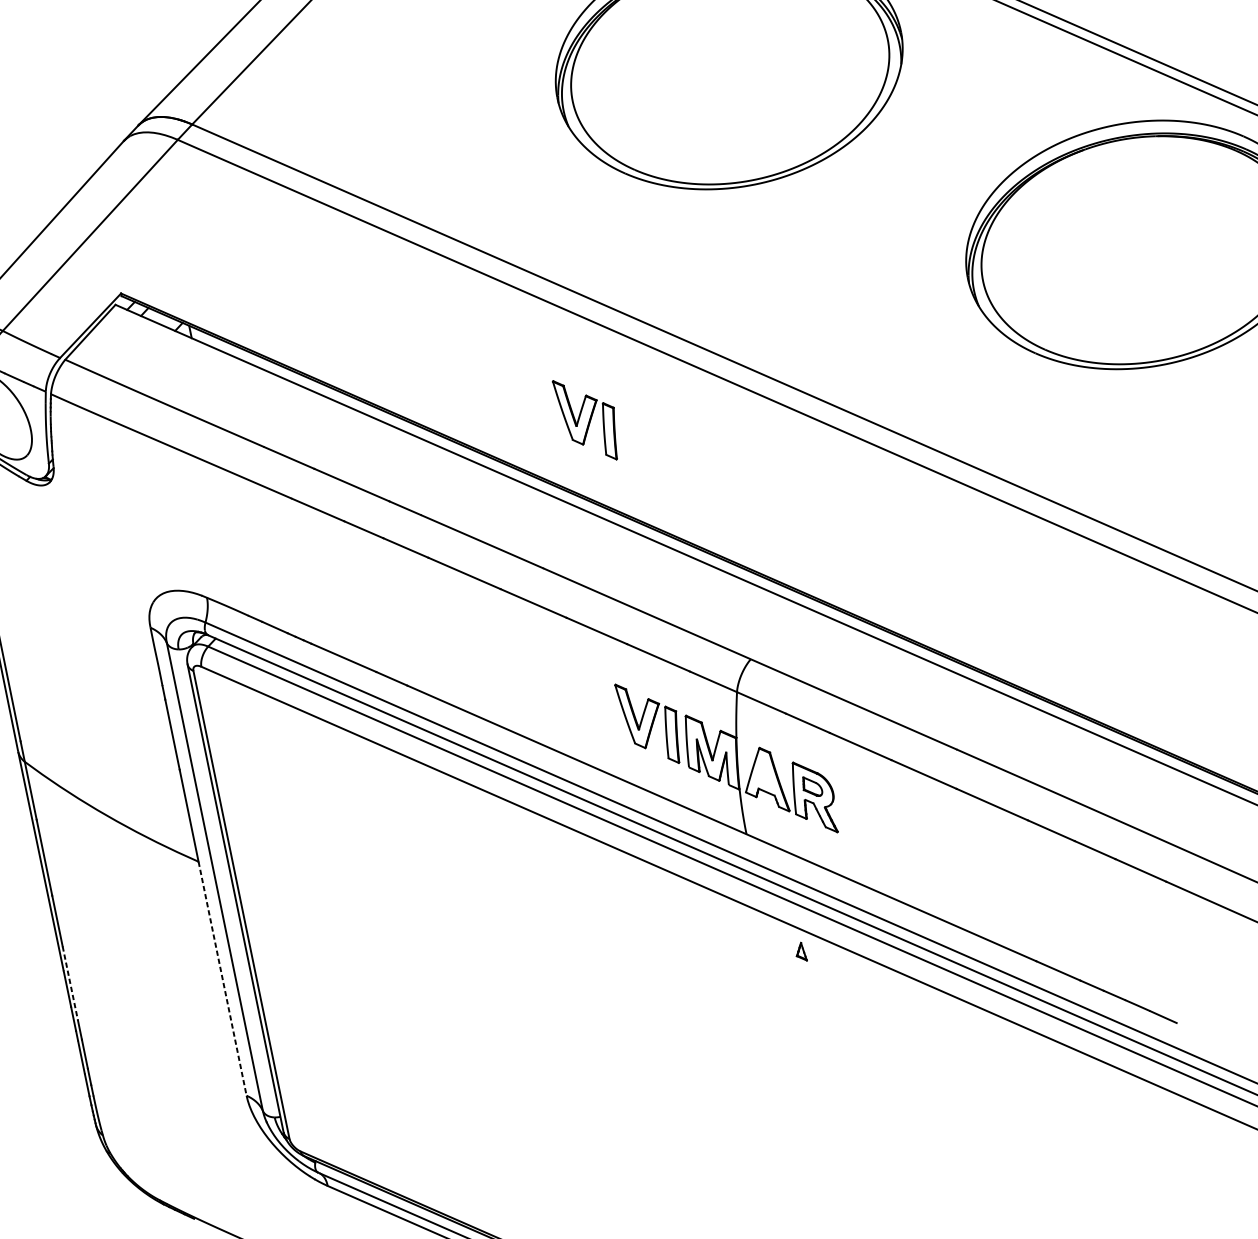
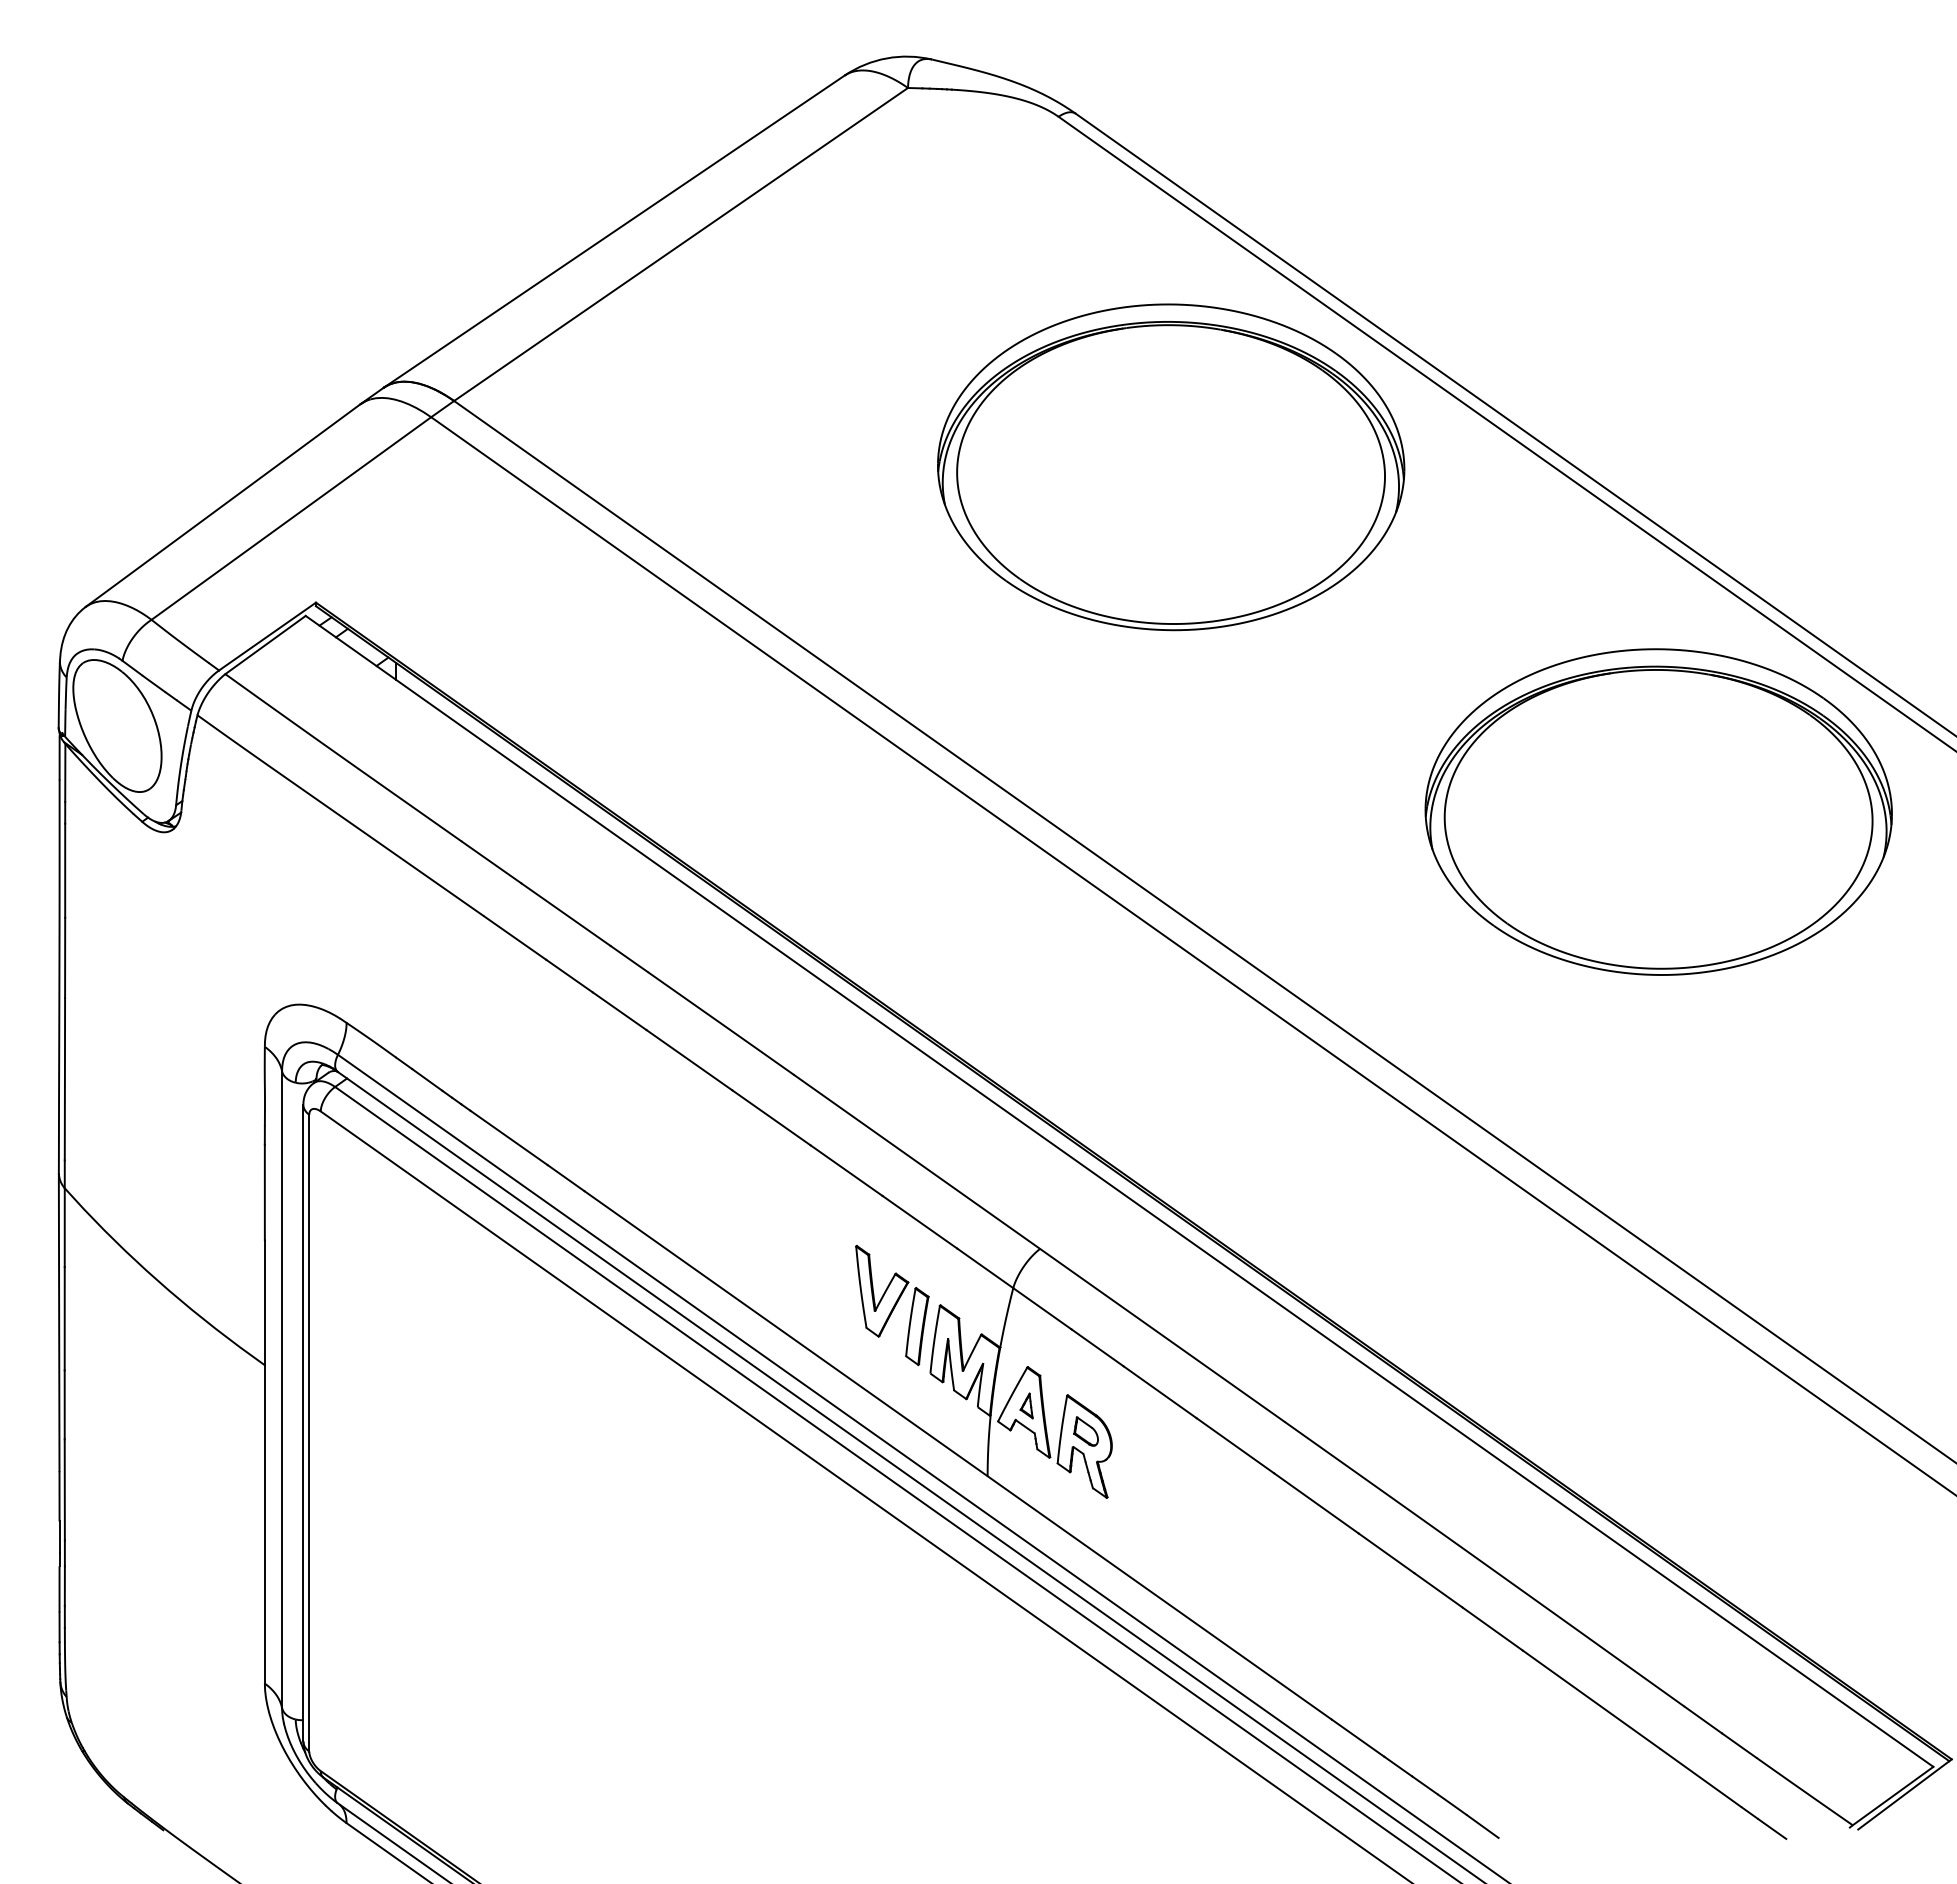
part: (588, 419) -> (892, 892), removed
part: (800, 952) -> (1026, 1405), moved
line: (222, 978) -> (264, 1524), dashed -> solid
line: (70, 983) -> (64, 1489), dashed -> solid

